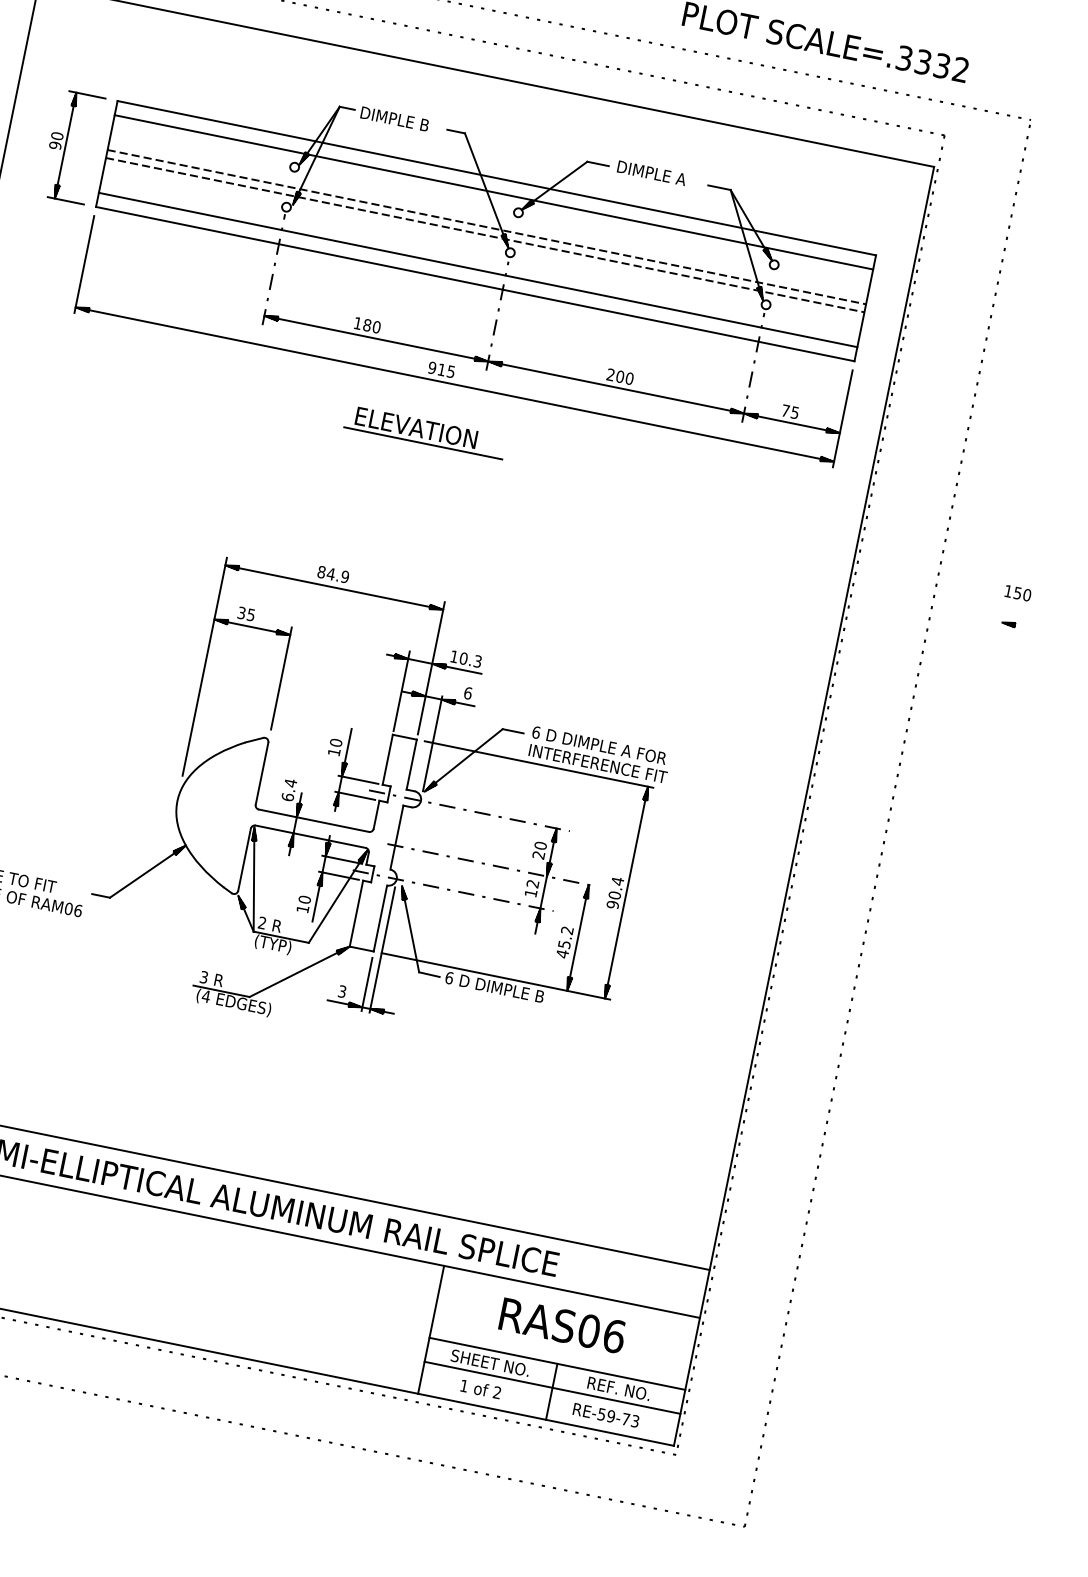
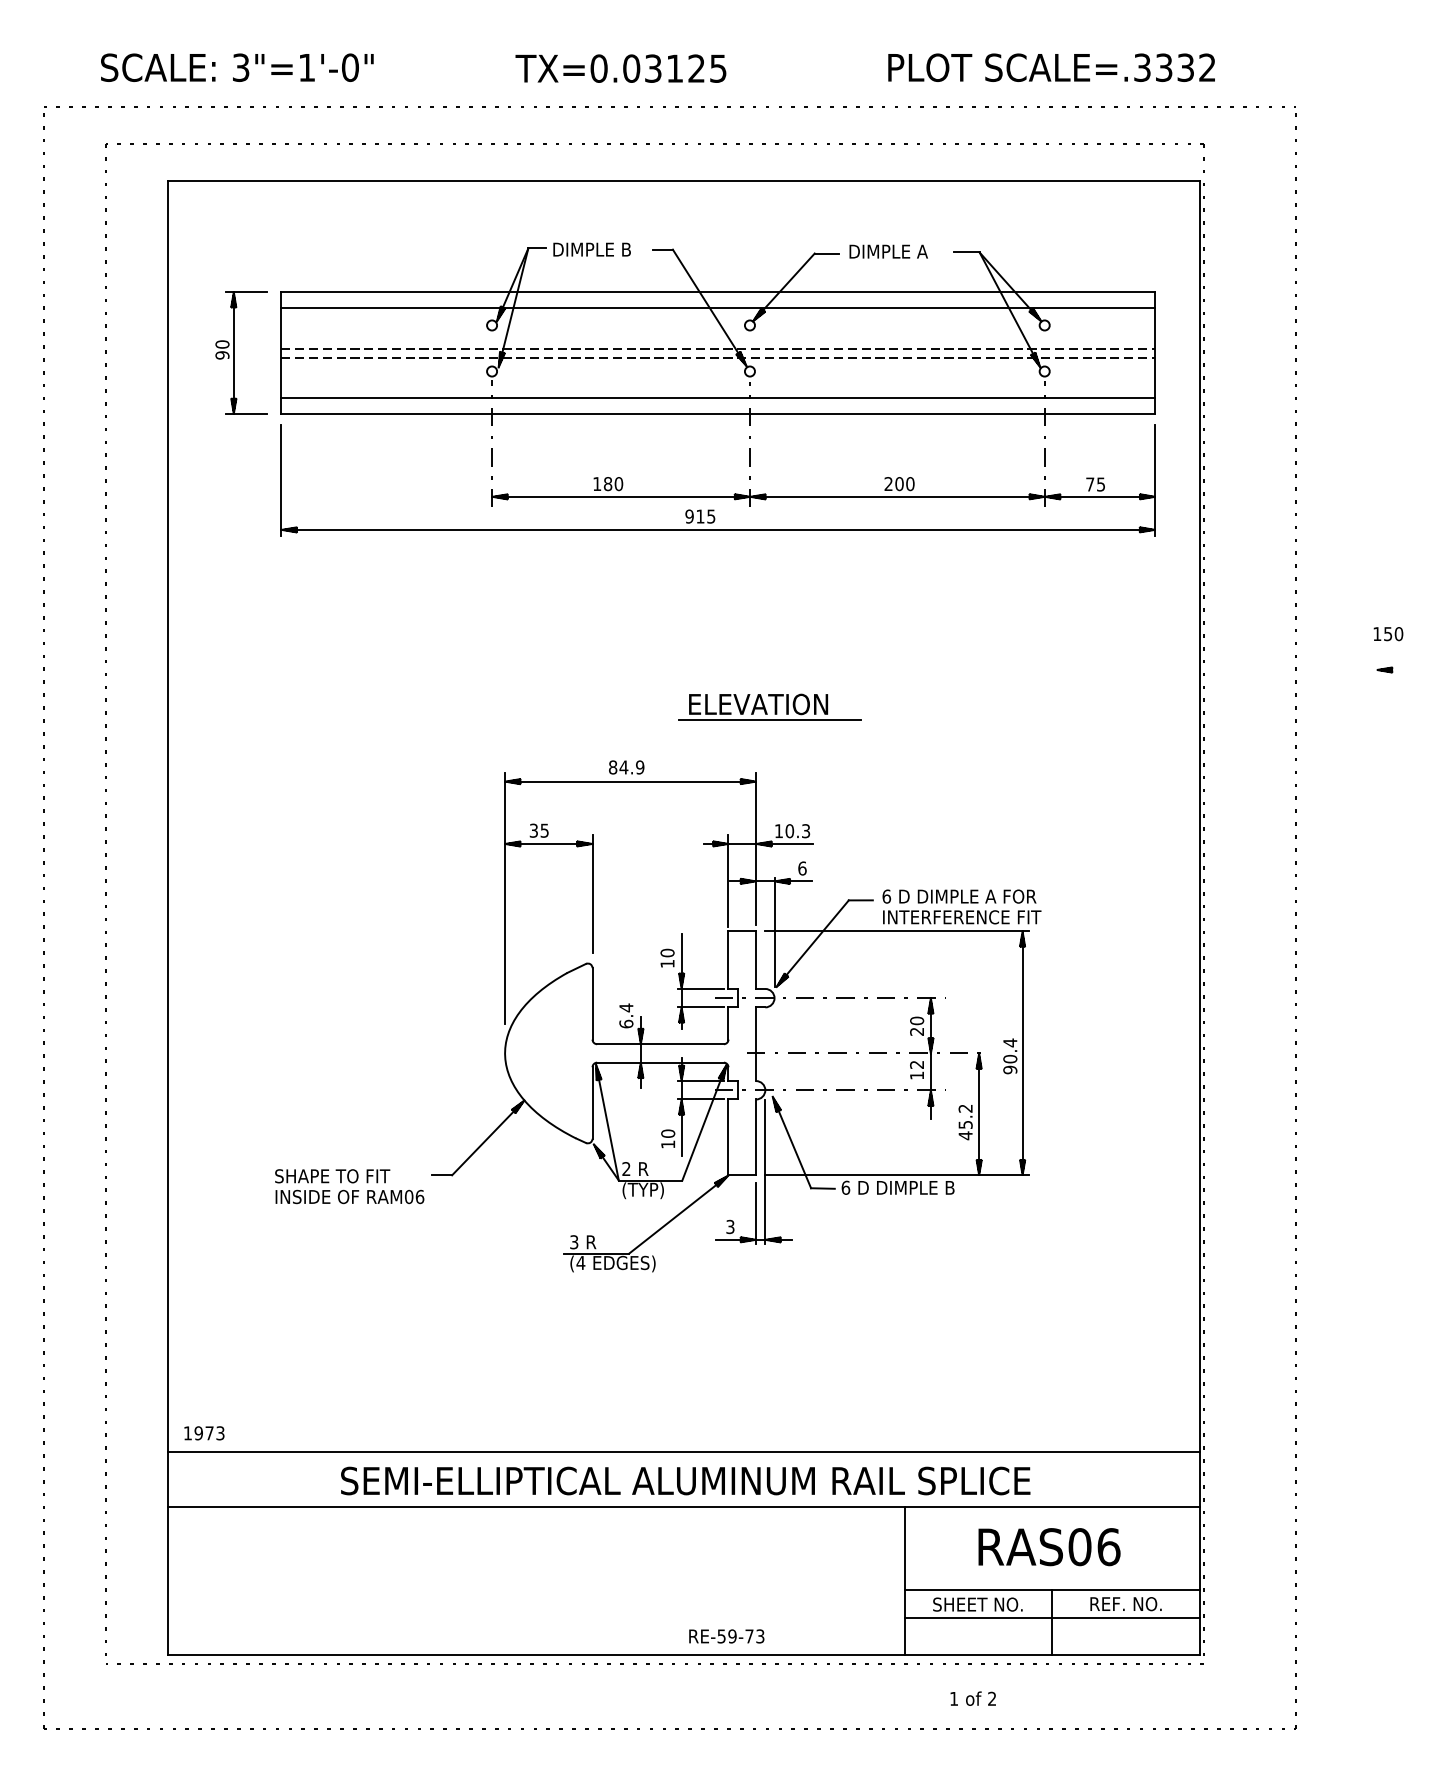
part: (425, 431) -> (769, 706), moved
text: (480, 1388) -> (972, 1698), moved
text: (605, 1415) -> (726, 1636), moved

